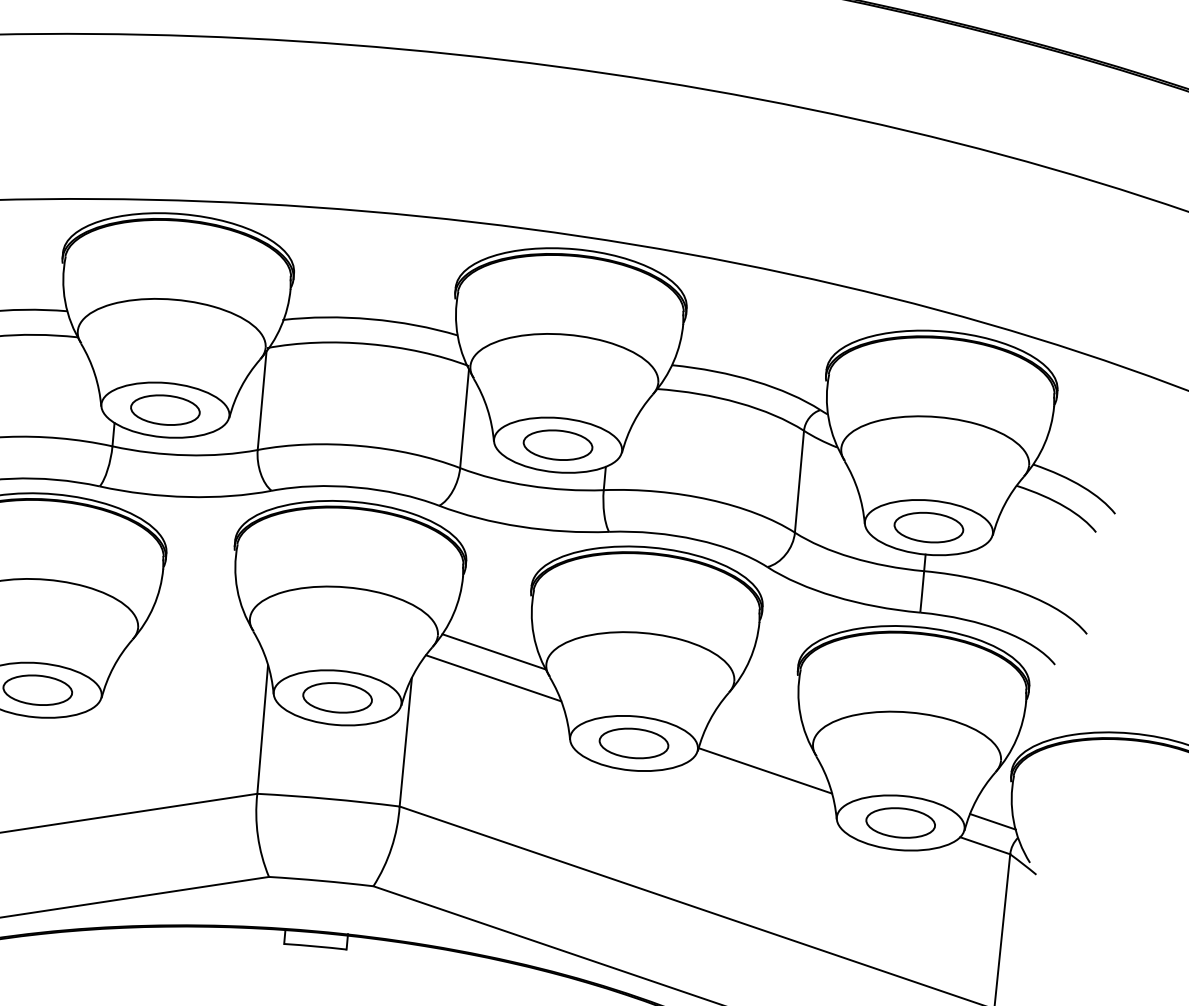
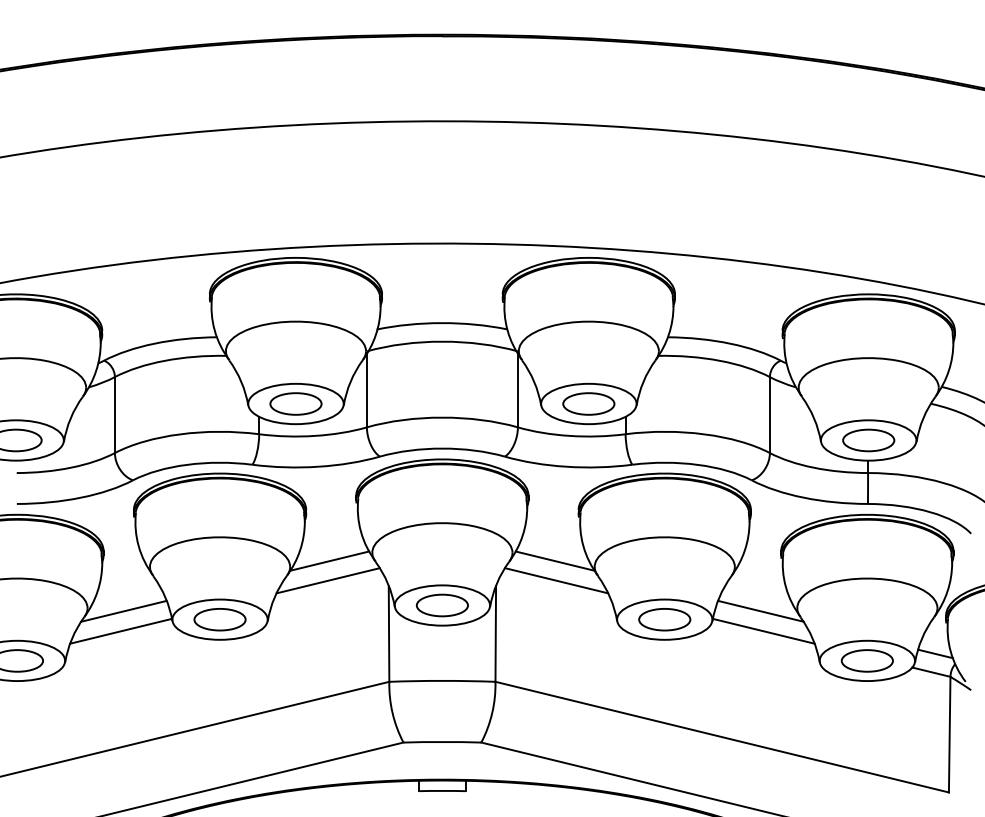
line: (191, 624) -> (329, 560), added
line: (186, 650) -> (327, 580), added
line: (763, 742) -> (760, 610), added

